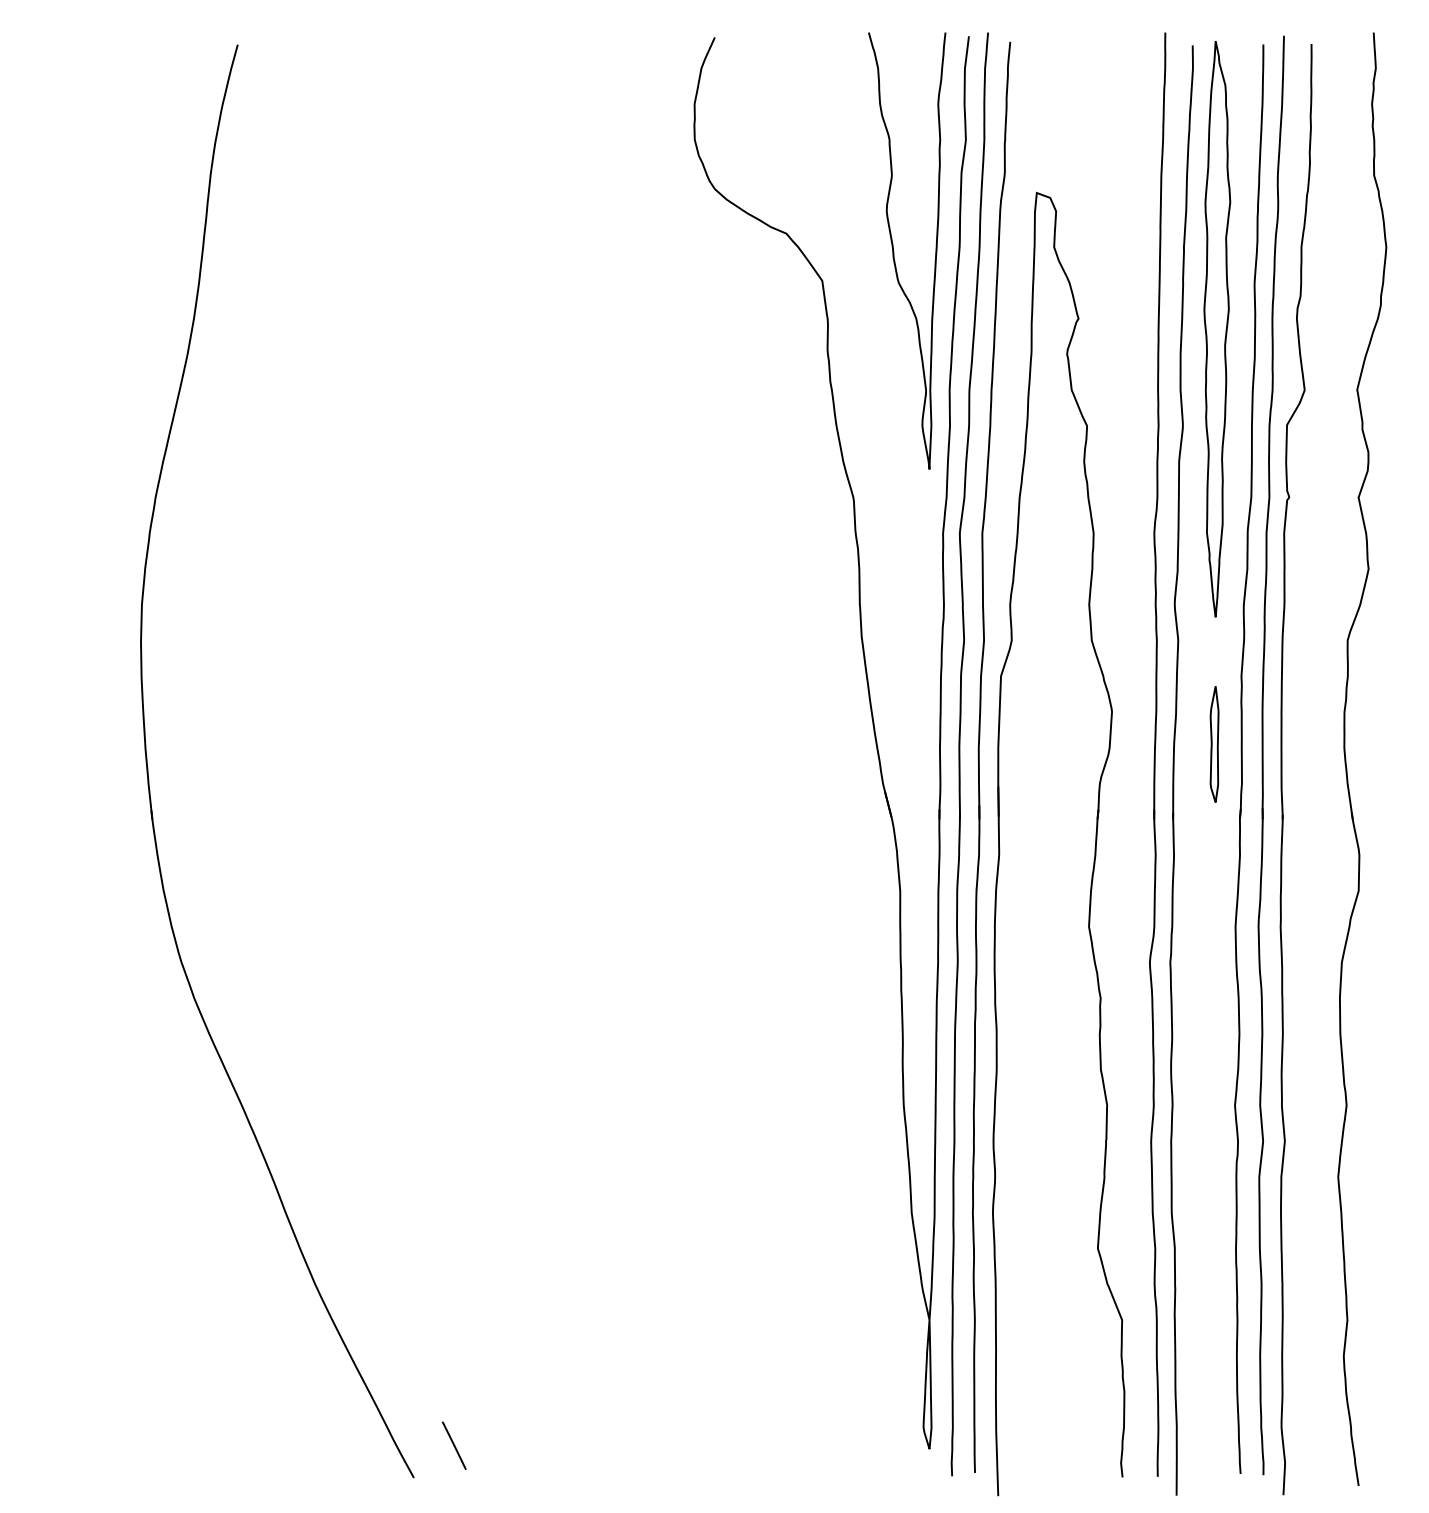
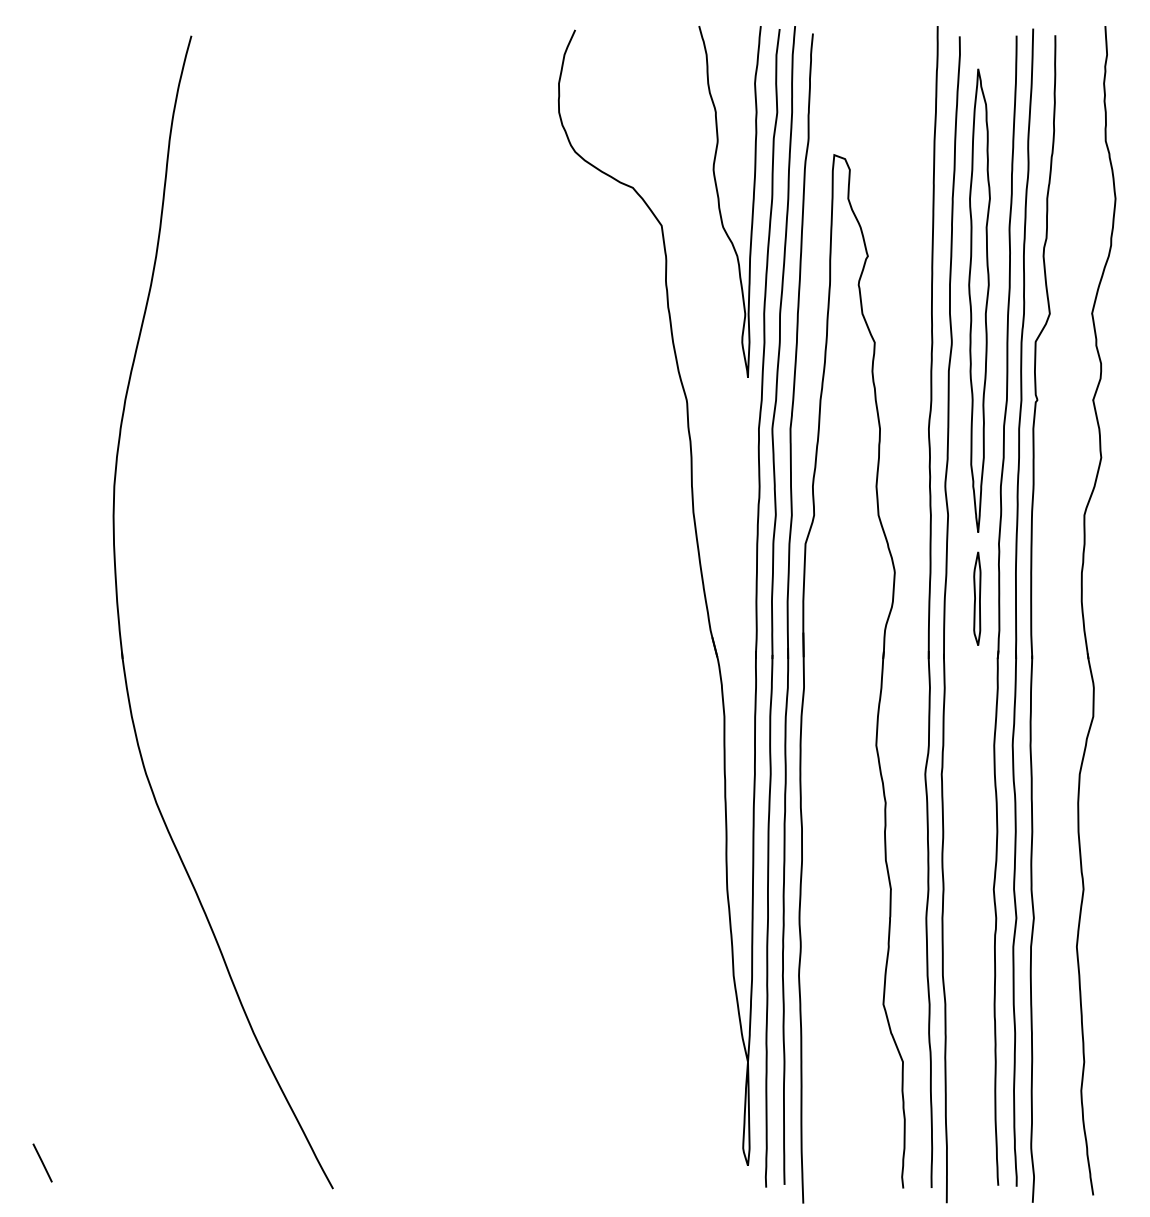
part: (1217, 328) -> (979, 300), moved
line: (454, 1445) -> (42, 1162), moved

